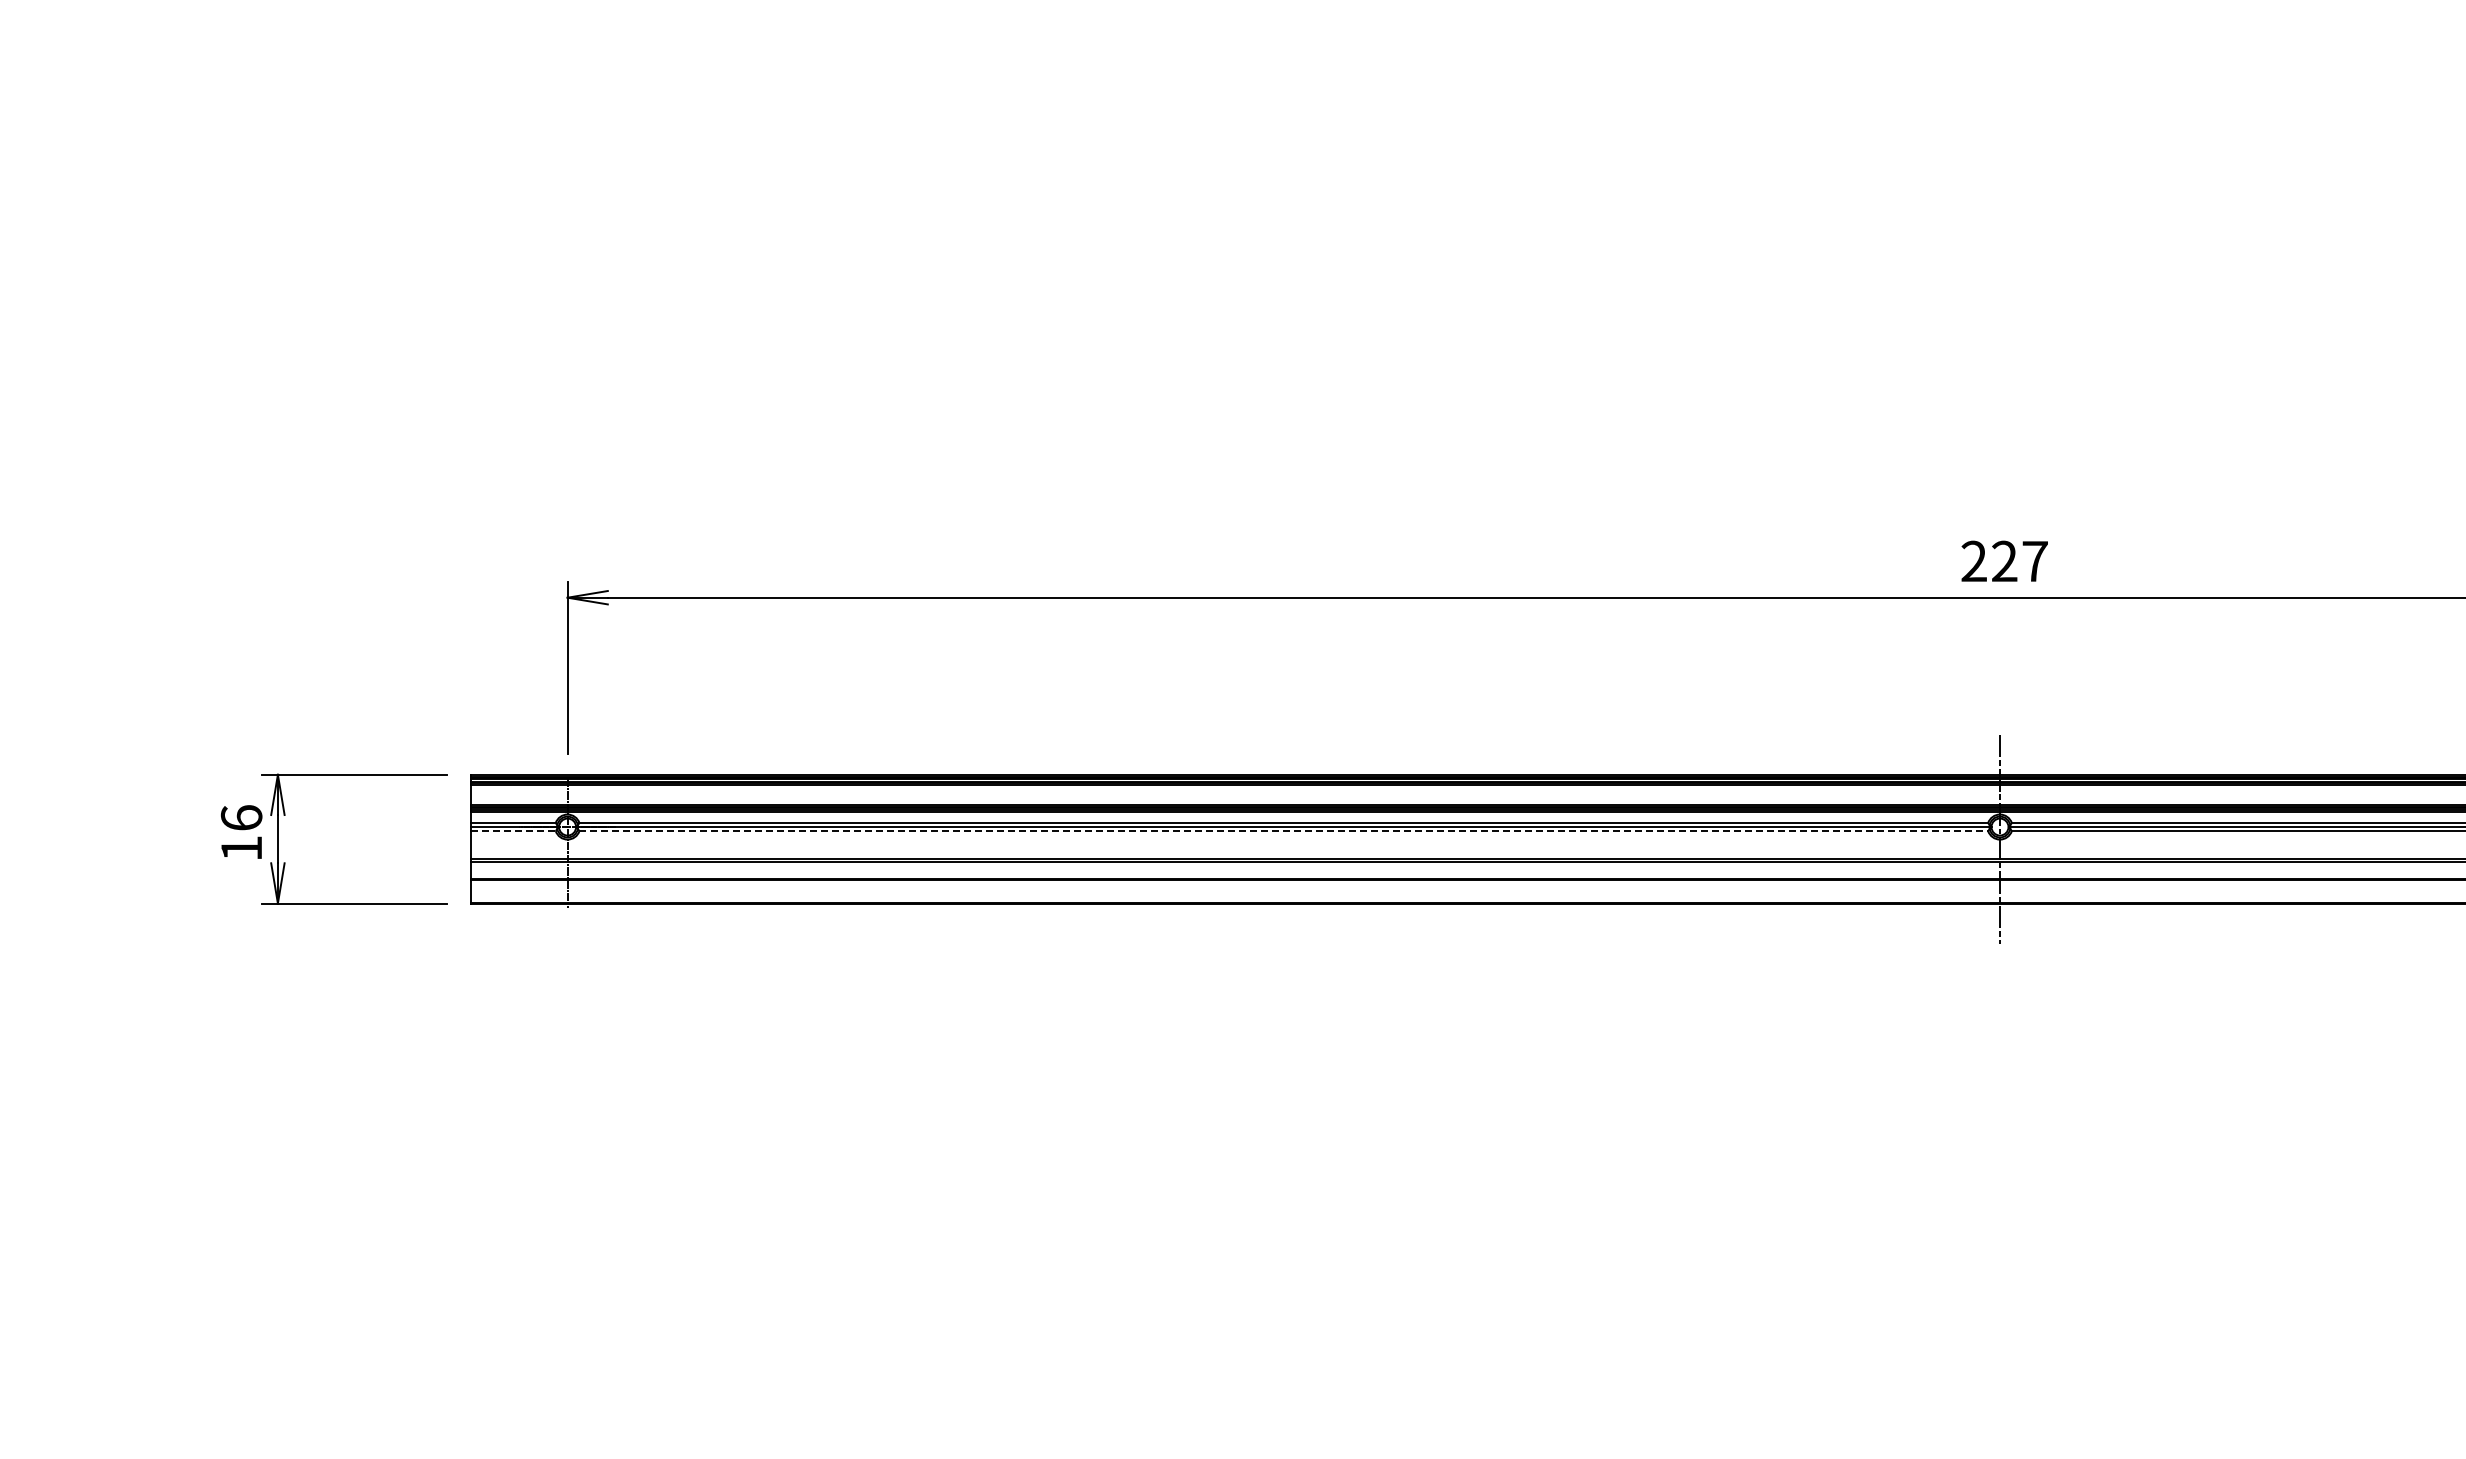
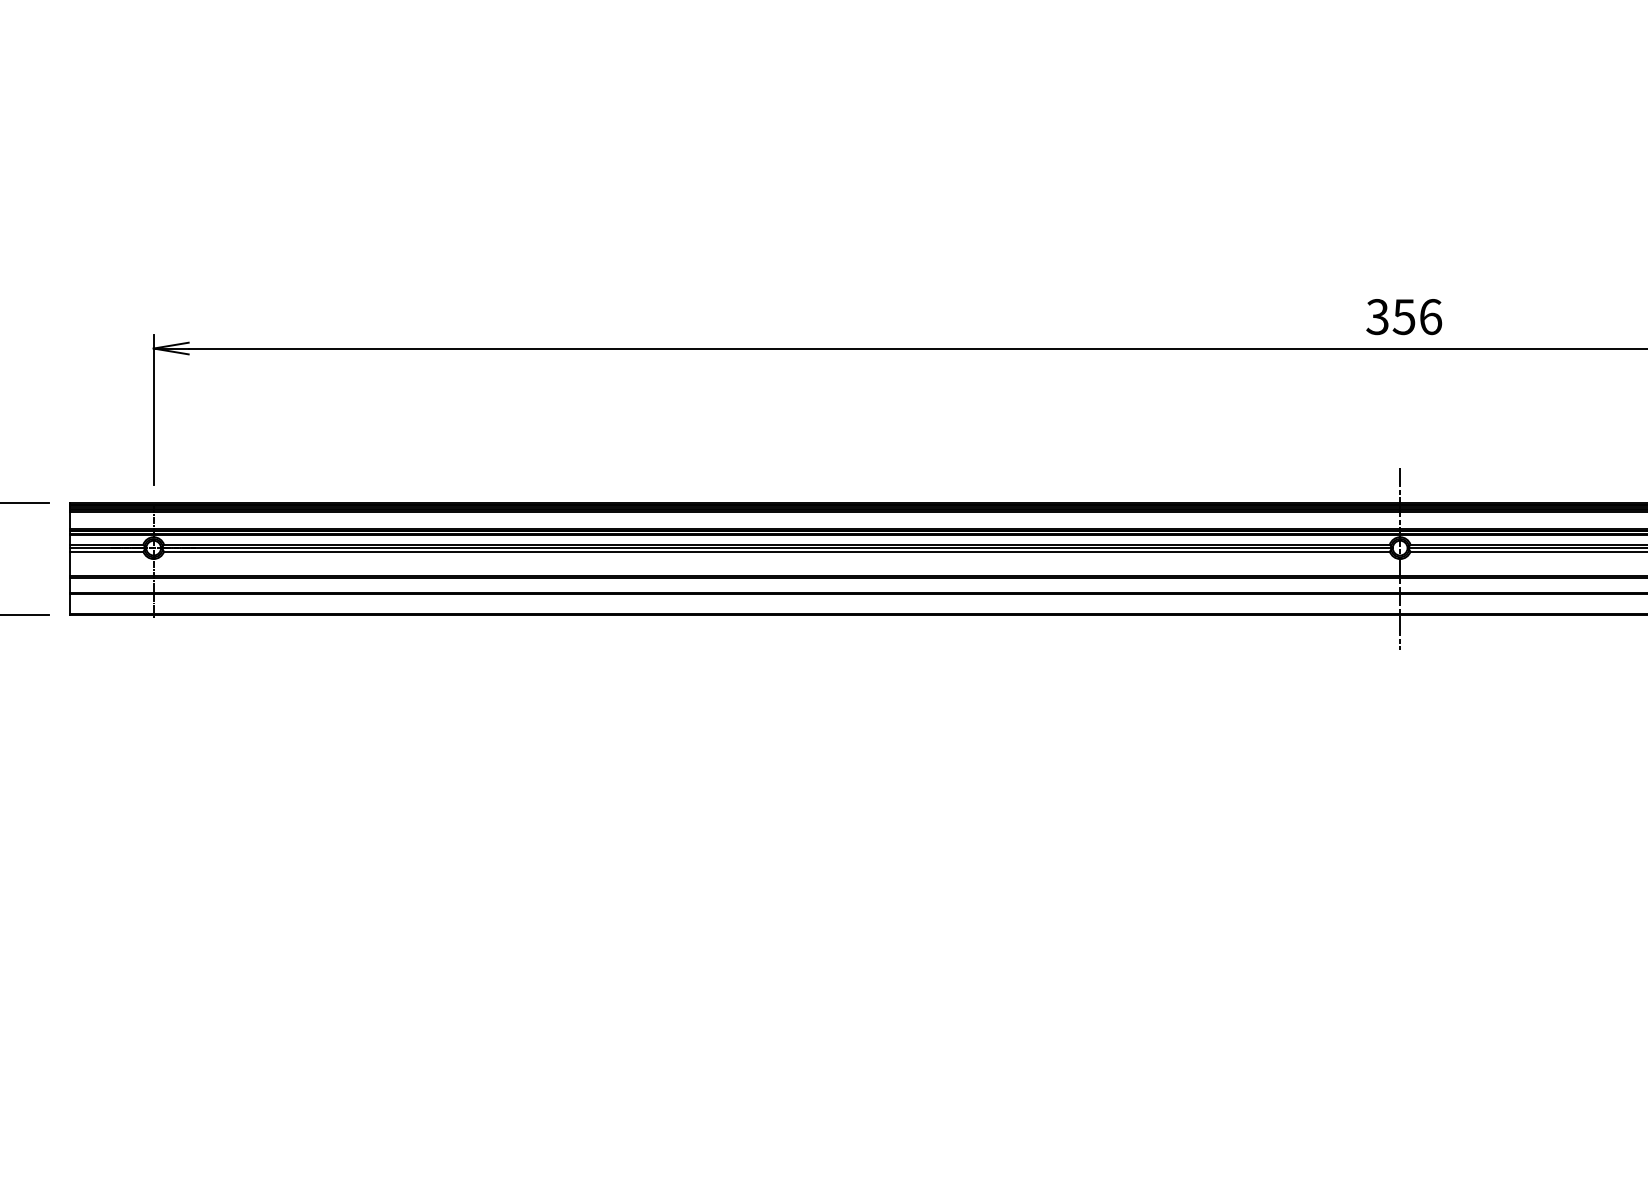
text: (2004, 561) -> (1404, 317), 227 -> 356
line: (513, 831) -> (106, 551), dashed -> solid
line: (1284, 831) -> (777, 551), dashed -> solid

